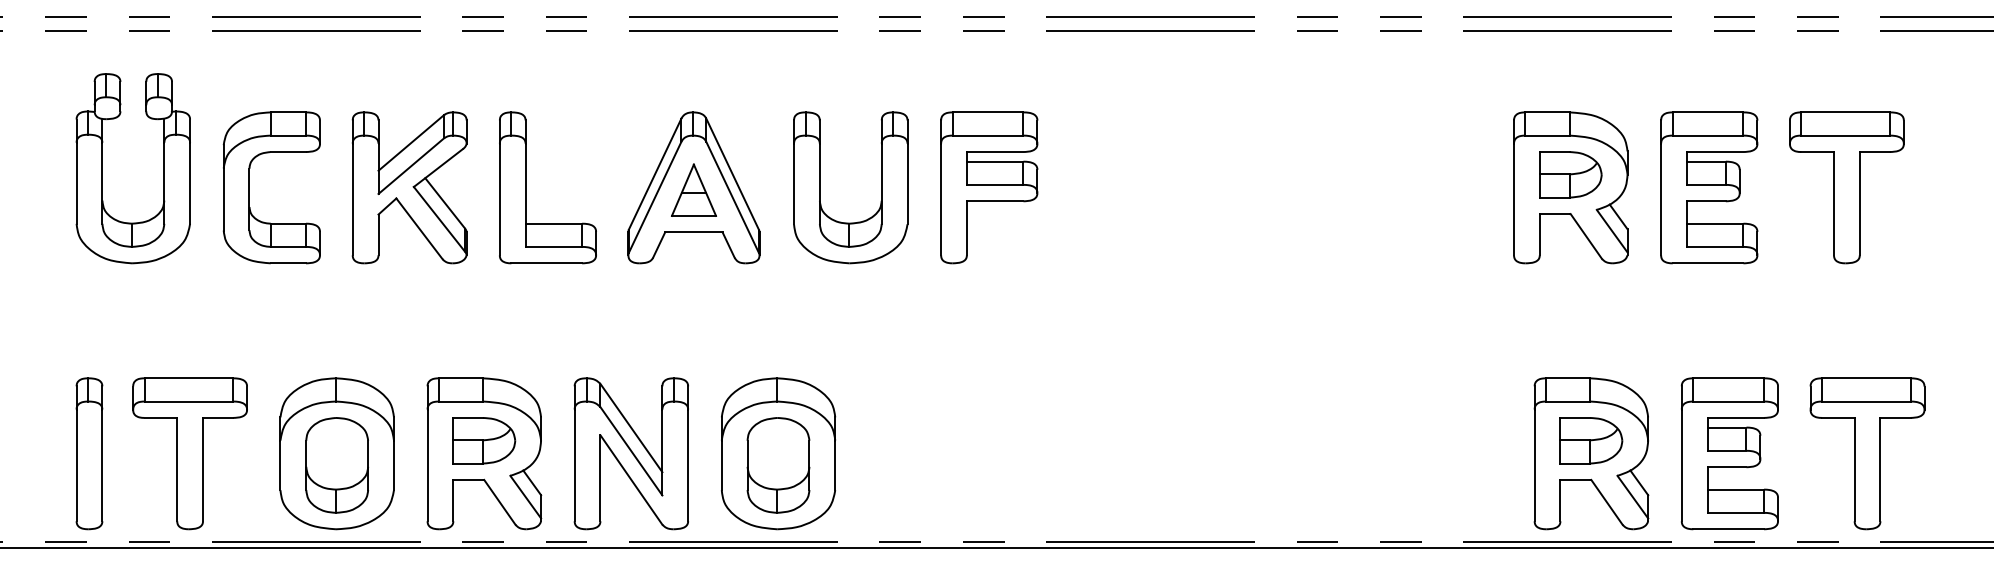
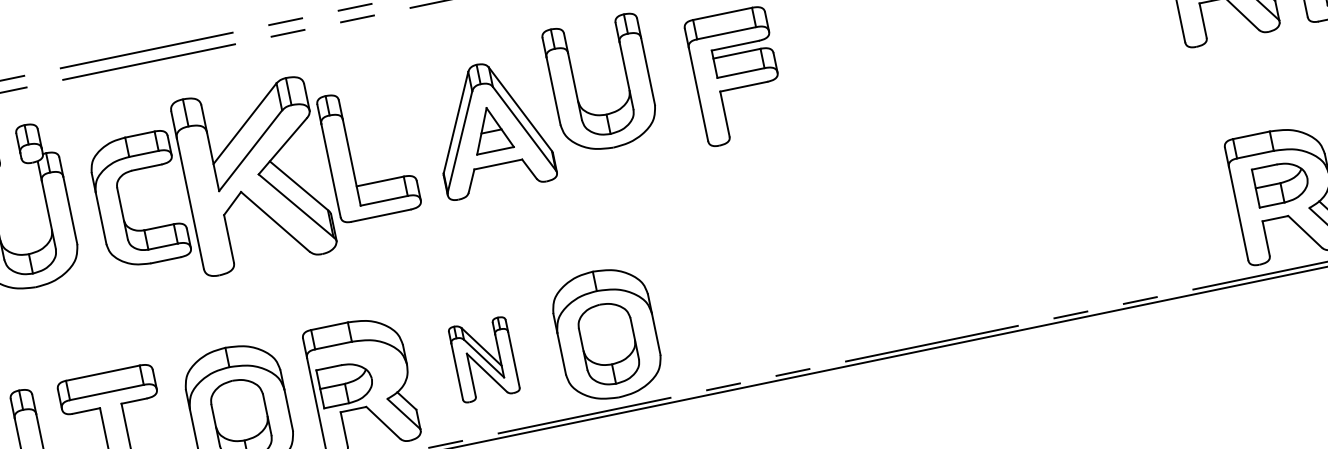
part: (409, 187) -> (253, 176), size x1.4
part: (820, 187) -> (576, 89), moved
part: (484, 440) -> (346, 383), moved
part: (630, 453) -> (483, 359), size x0.6

